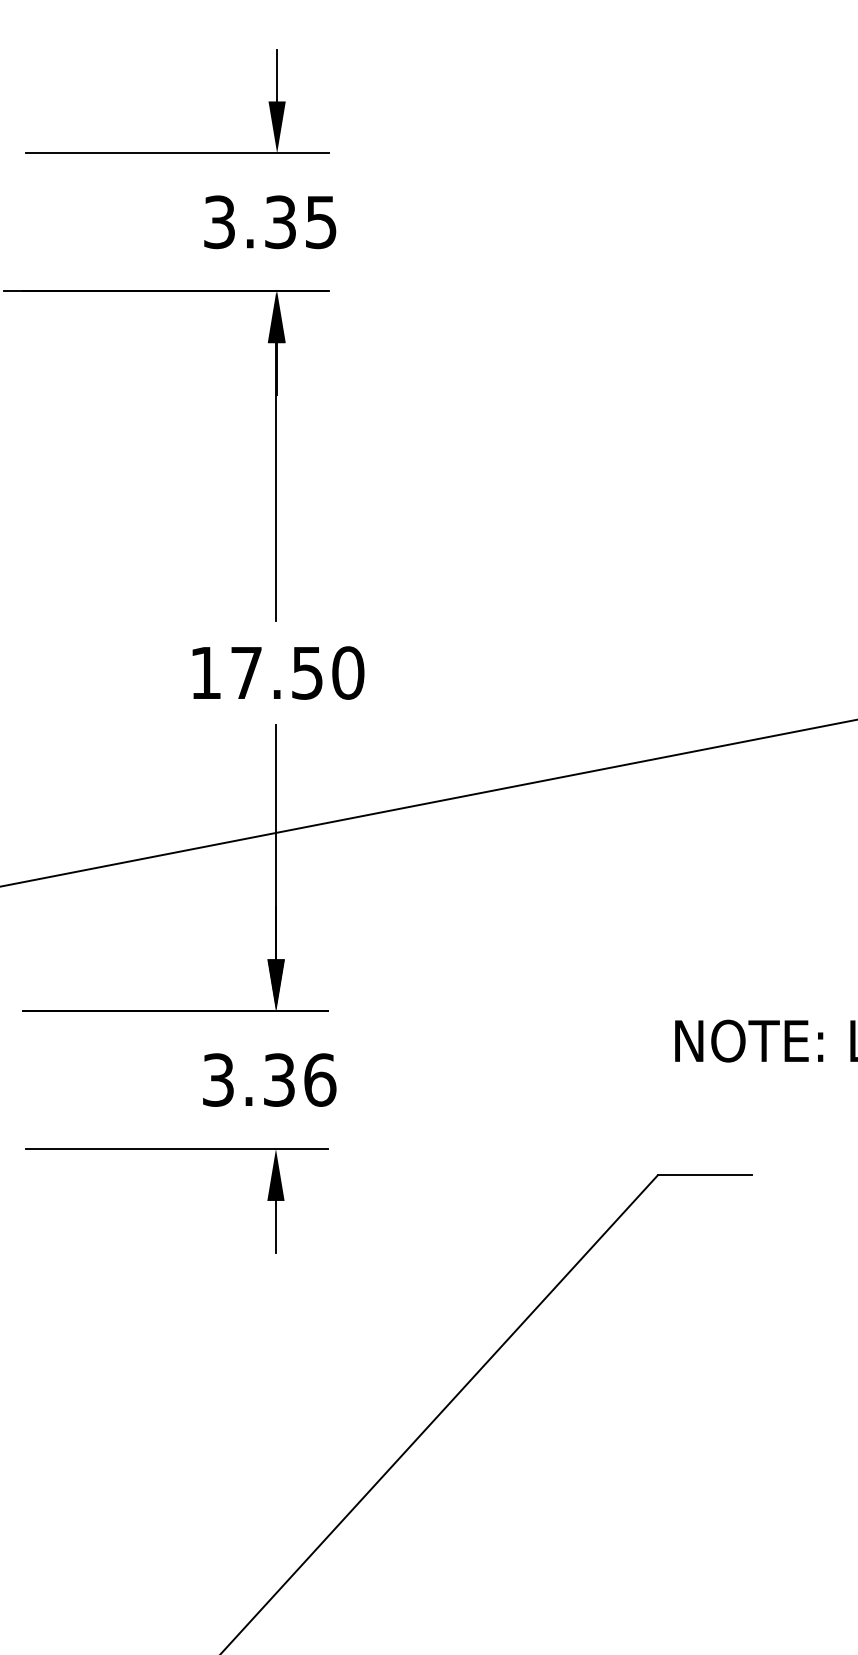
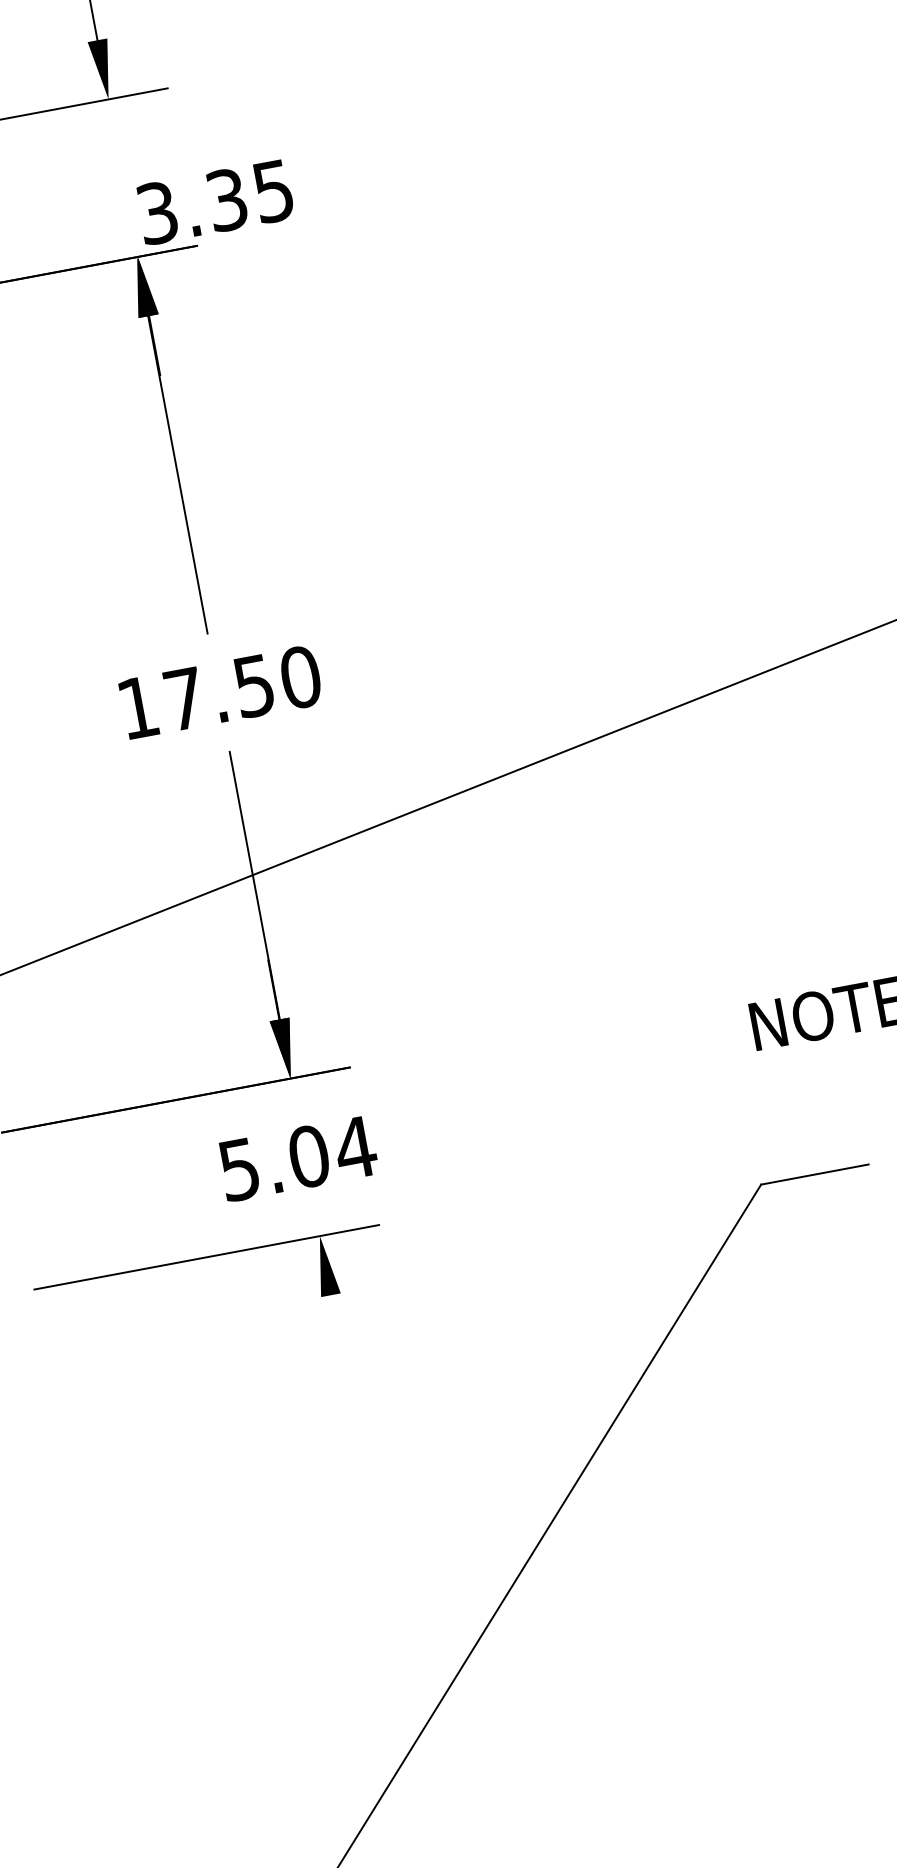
text: (270, 222) -> (215, 202), moved
text: (269, 1079) -> (297, 1158), 3.36 -> 5.04
line: (275, 1226) -> (335, 1324), removed

